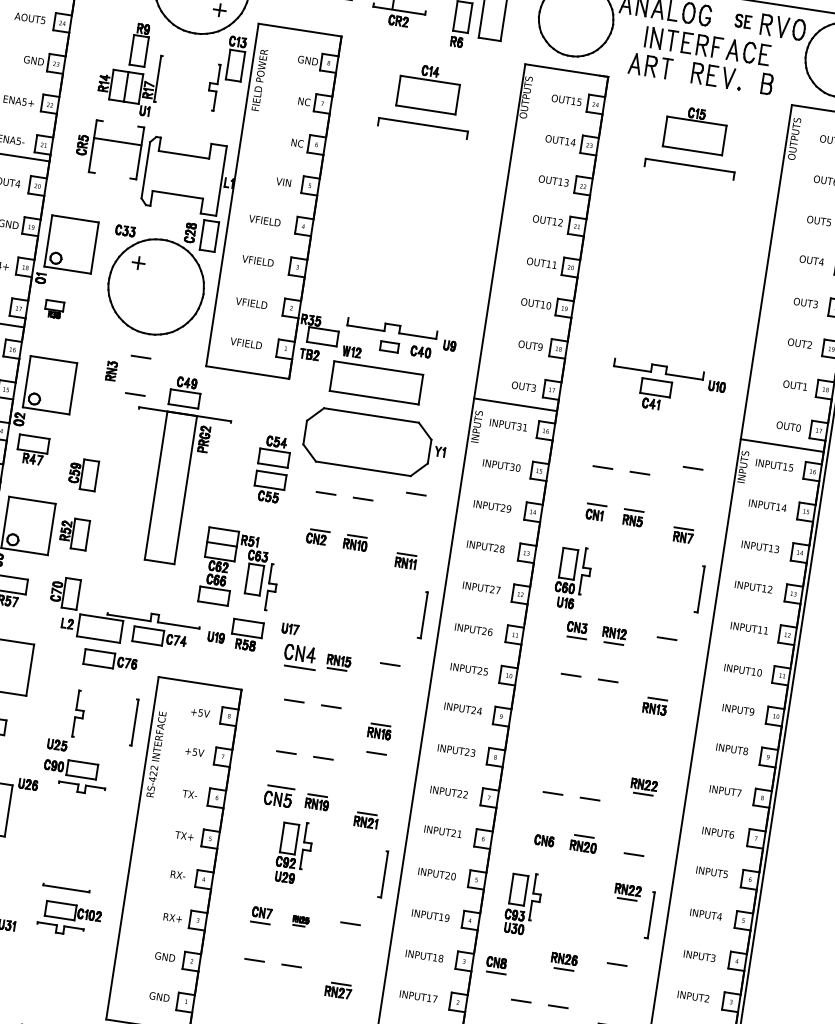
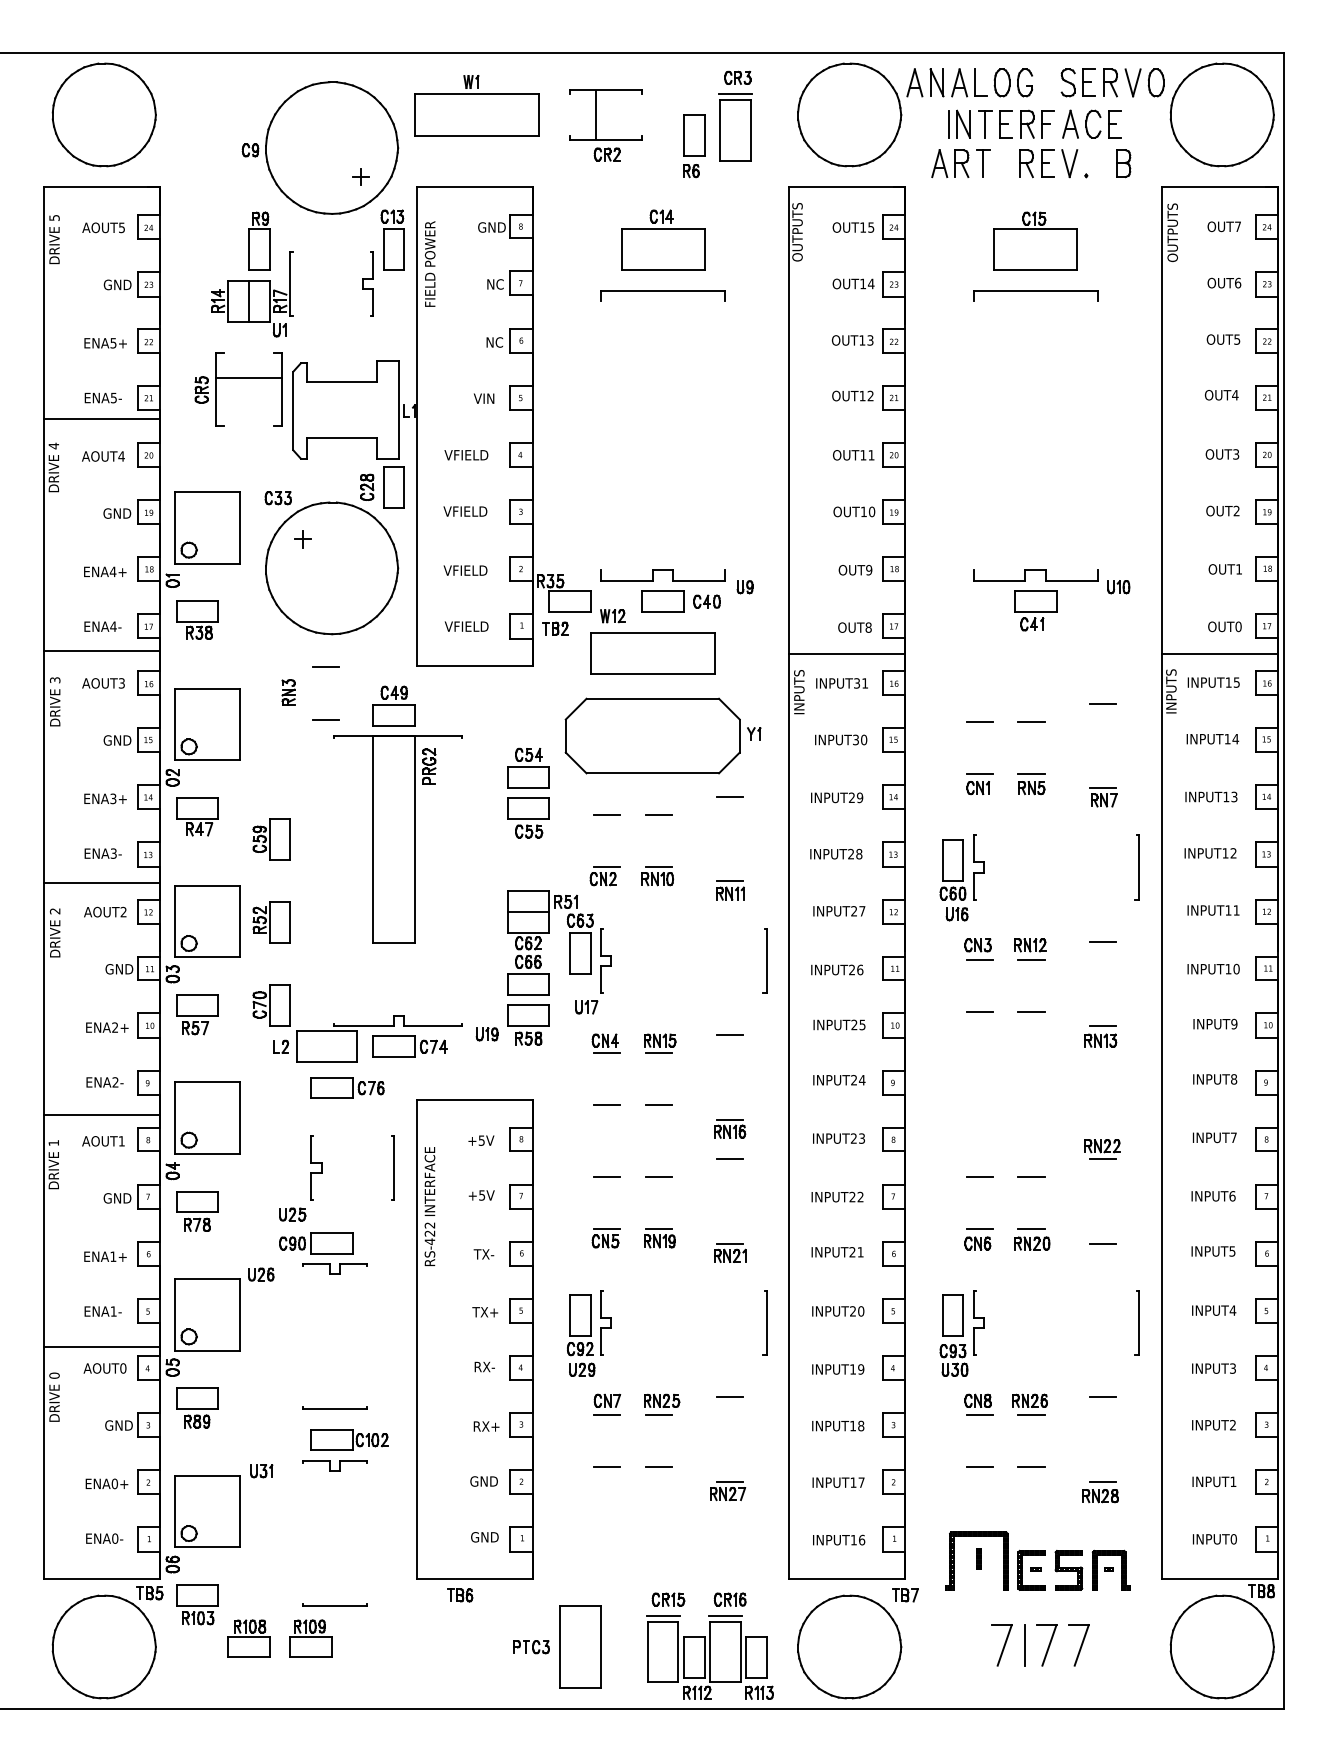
part: (742, 21) -> (1077, 82), size x1.67
part: (54, 308) -> (197, 619), size x1.67
part: (389, 346) -> (662, 601), size x1.67
text: (533, 388) -> (868, 627), OUT3 -> OUT8
part: (247, 570) -> (569, 942), moved
part: (299, 656) -> (605, 1043), size x0.62
part: (278, 796) -> (605, 1238), size x0.71
line: (547, 830) -> (979, 1229), added
part: (294, 852) -> (589, 1333), moved
part: (627, 892) -> (1102, 1296), removed
part: (301, 921) -> (662, 1404), size x1.67
part: (496, 965) -> (978, 1404), moved

